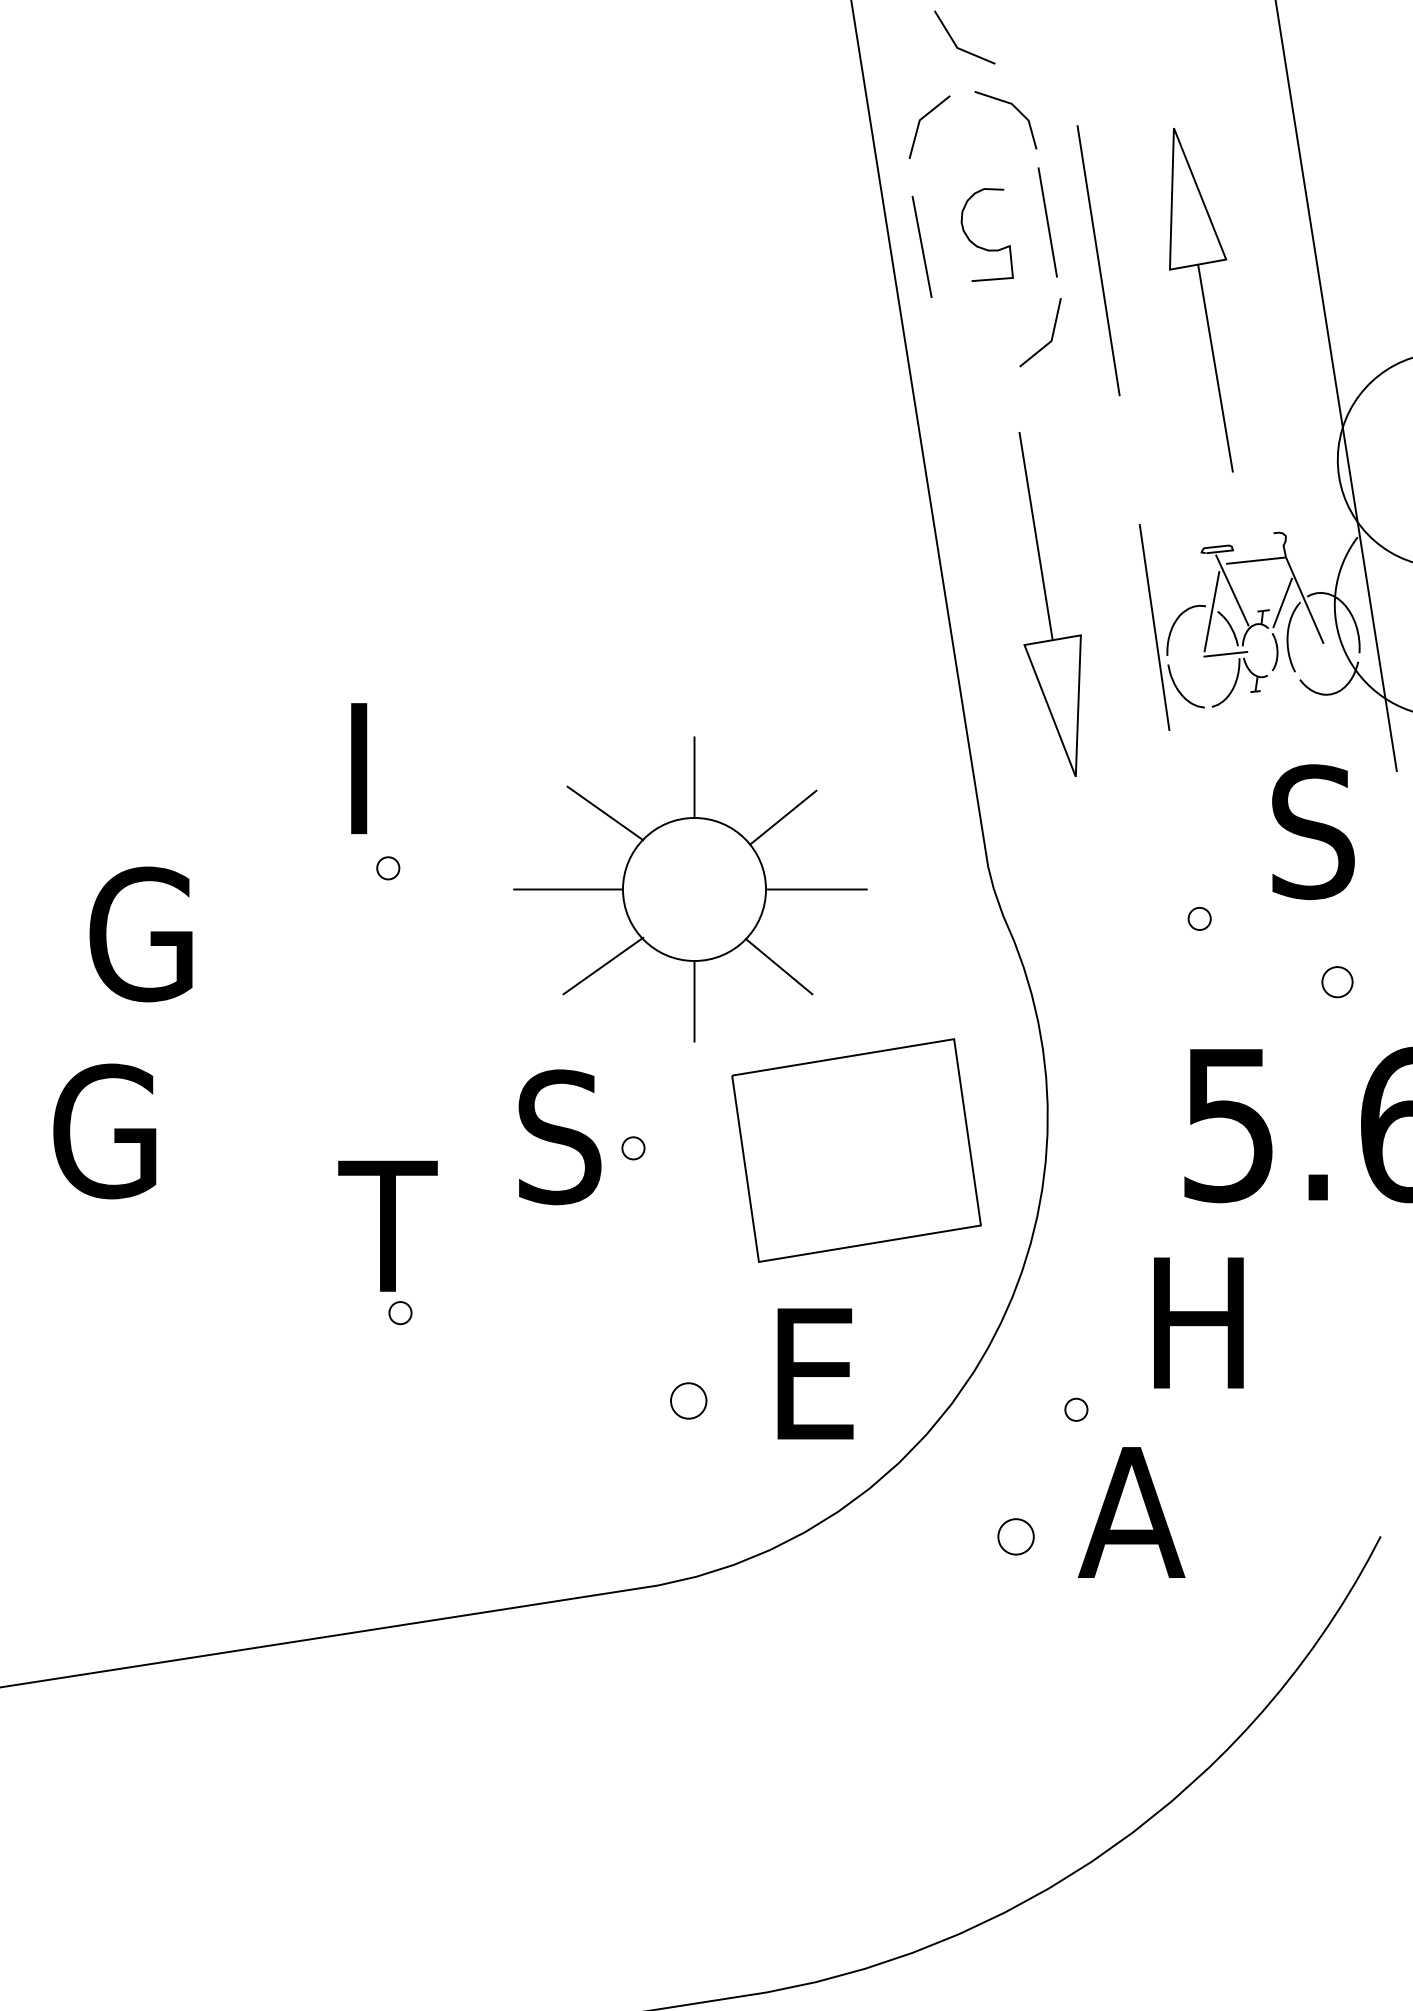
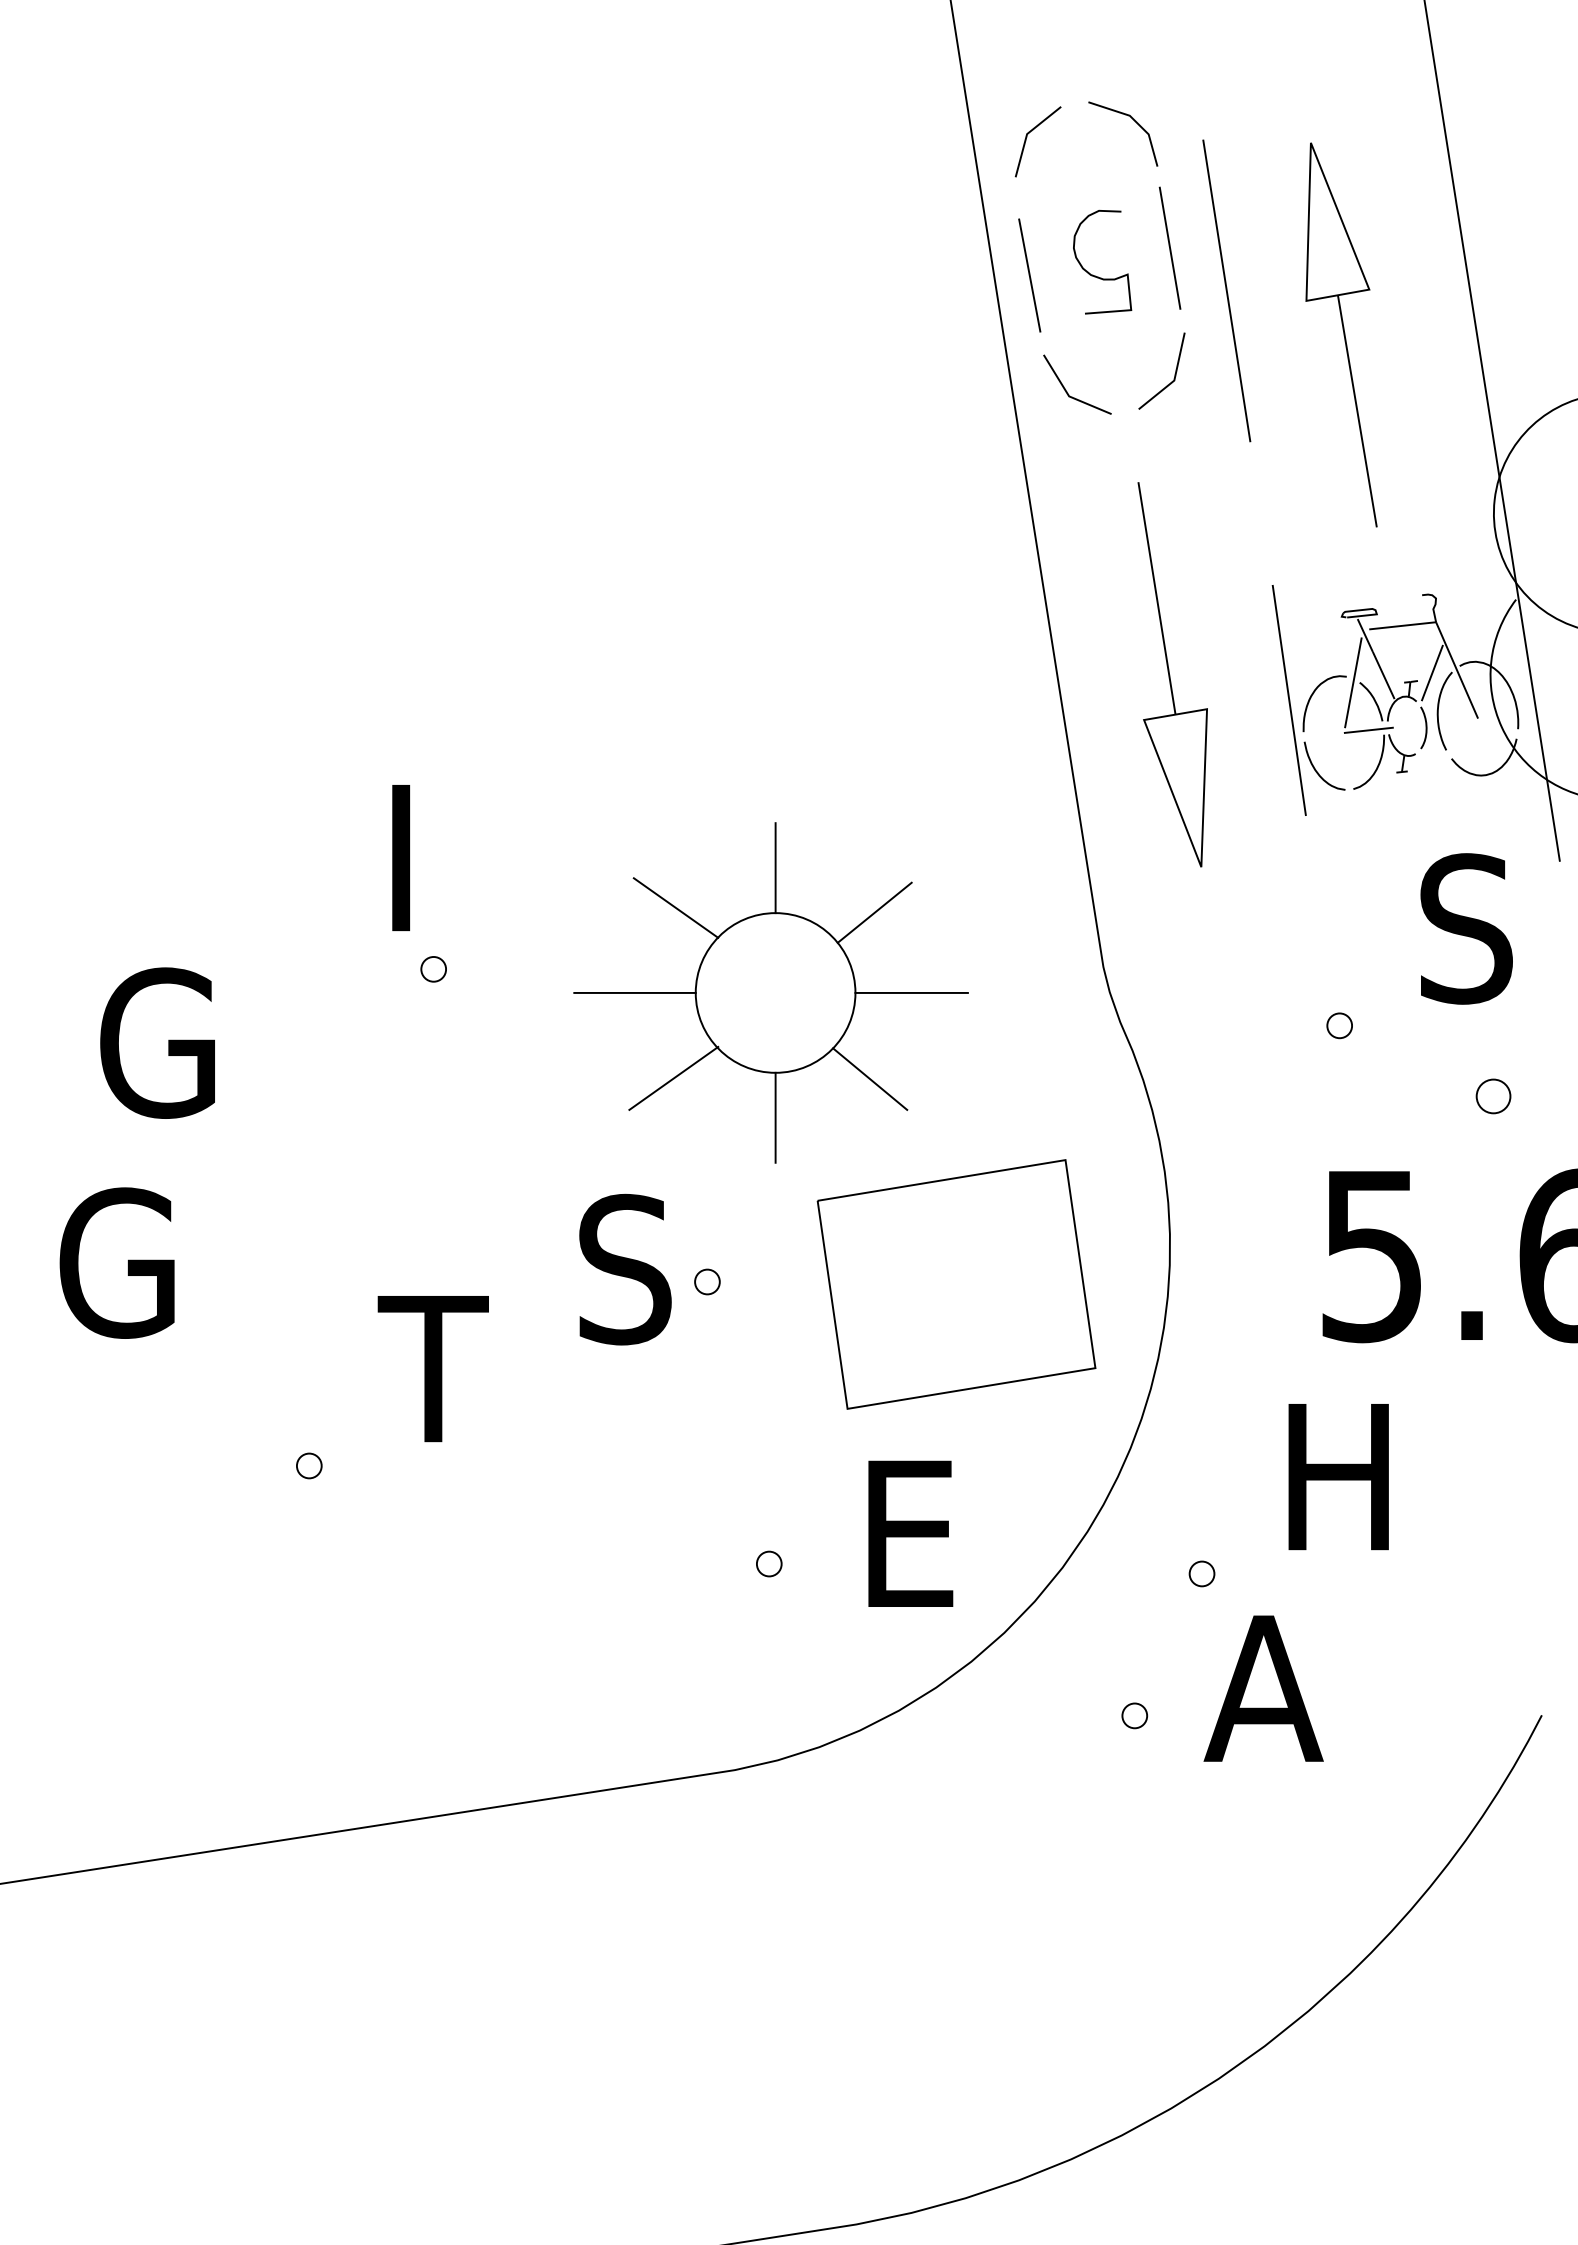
line: (955, 43) -> (1067, 391), moved
part: (400, 1312) -> (309, 1465), moved
part: (689, 1400) -> (769, 1563), size x0.62
part: (1015, 1536) -> (1134, 1715), size x0.62

